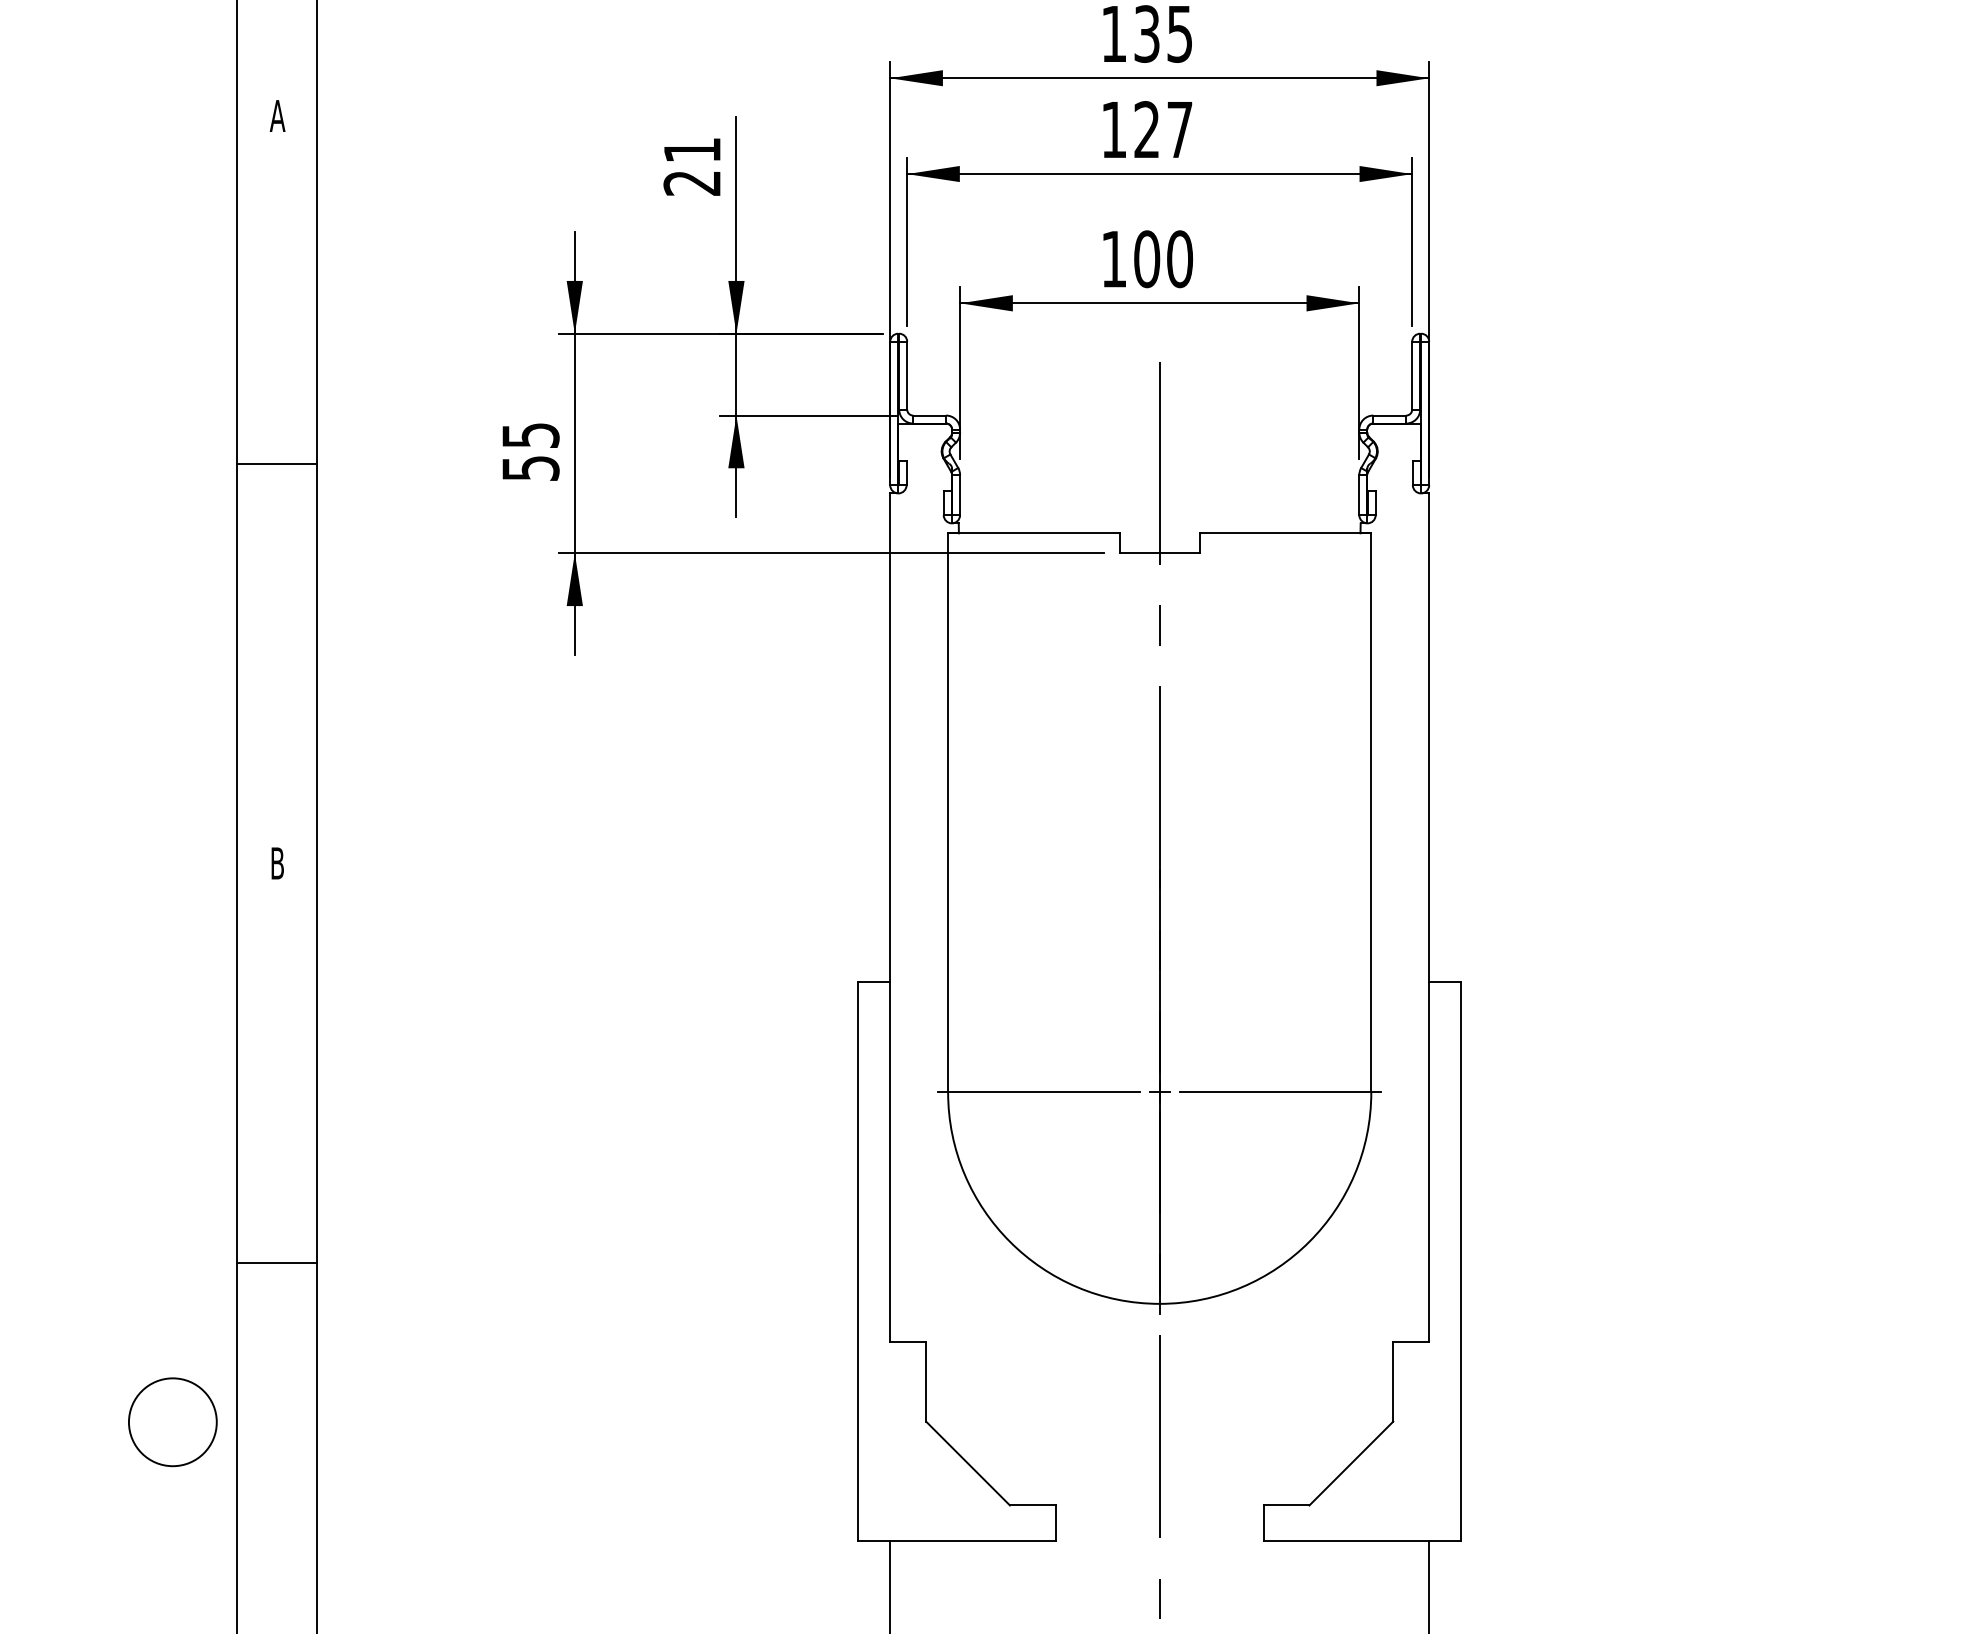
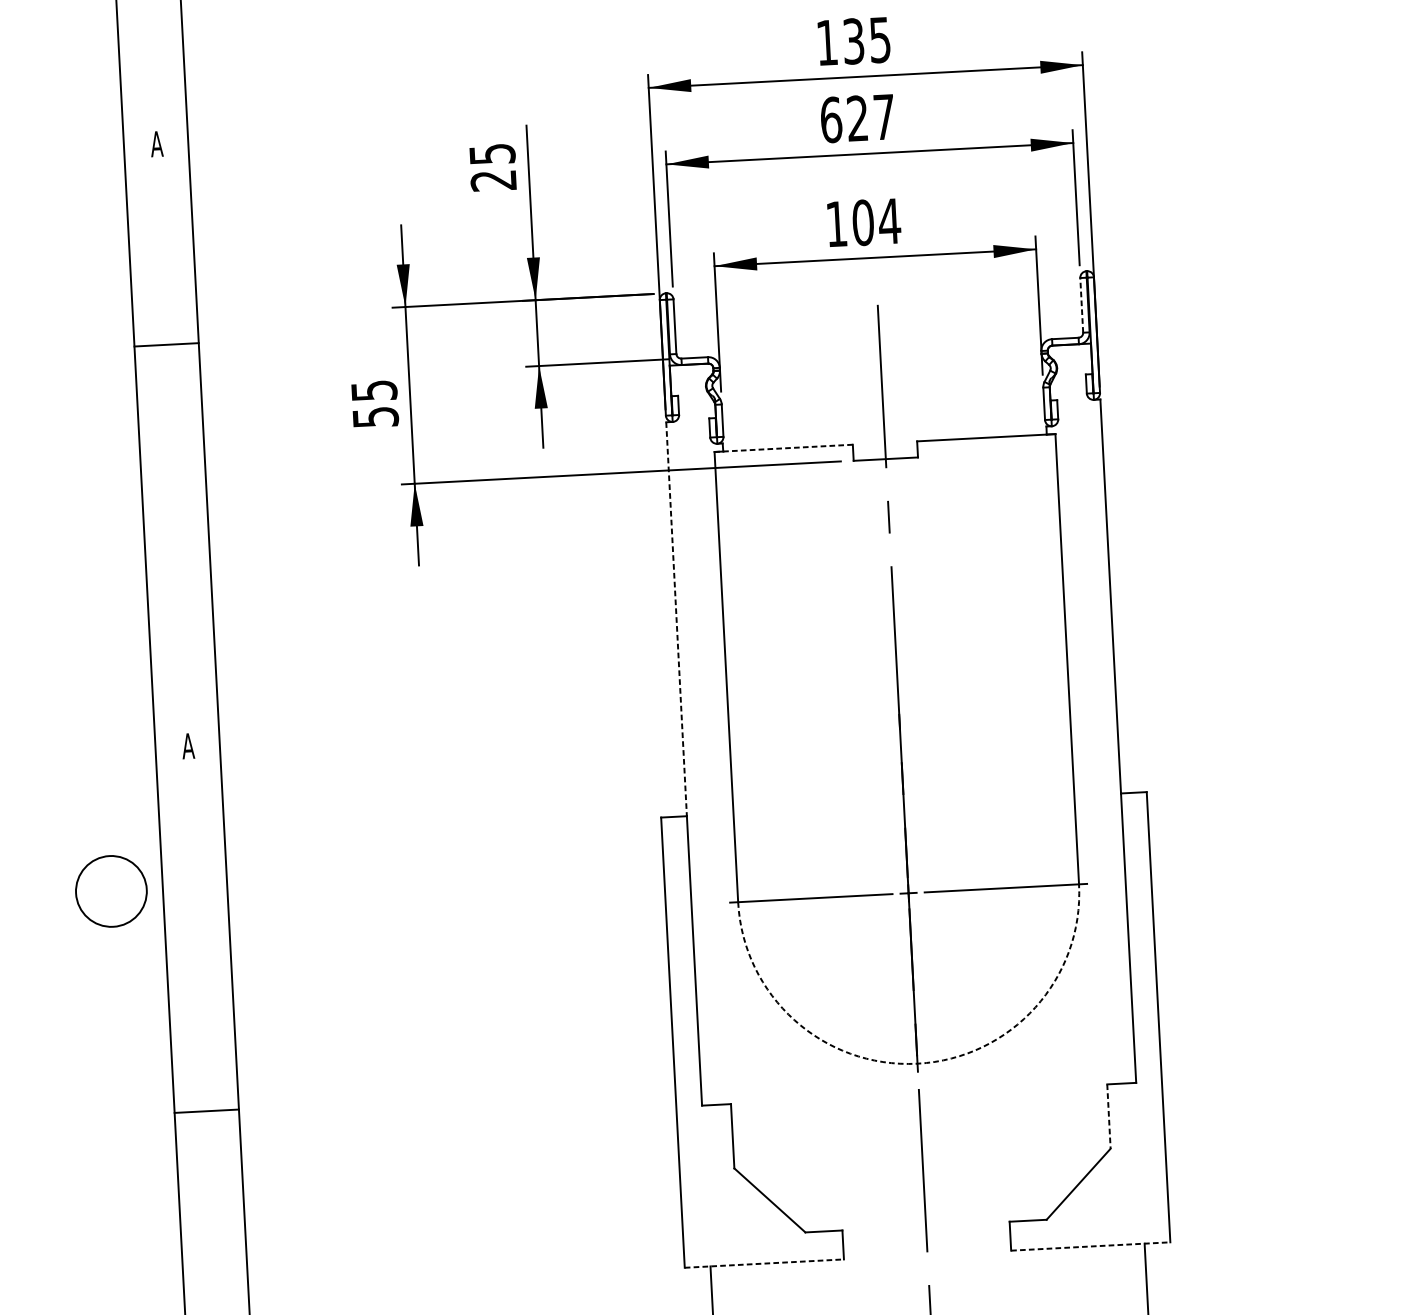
text: (1114, 129) -> (831, 119), 127 -> 627
text: (692, 150) -> (492, 154), 21 -> 25
text: (1179, 259) -> (889, 221), 100 -> 104
line: (1412, 375) -> (1081, 305), solid -> dashed
line: (276, 464) -> (166, 345), moved
line: (1033, 533) -> (783, 448), solid -> dashed
line: (890, 737) -> (676, 618), solid -> dashed
text: (277, 863) -> (188, 746), B -> A
line: (276, 1262) -> (206, 1111), moved
arc: (1159, 1303) -> (917, 1063), solid -> dashed
line: (1393, 1381) -> (1109, 1116), solid -> dashed
circle: (172, 1422) -> (111, 891), moved
line: (957, 1541) -> (764, 1263), solid -> dashed
line: (1362, 1541) -> (1090, 1246), solid -> dashed

